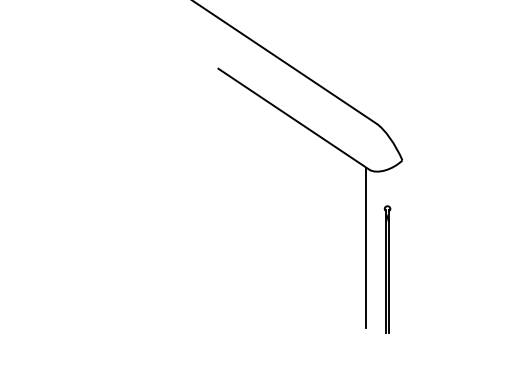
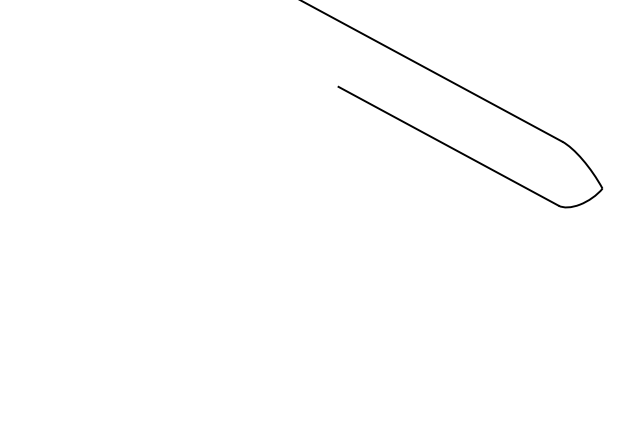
line: (366, 247) -> (564, 312), removed
part: (387, 269) -> (596, 339), removed

